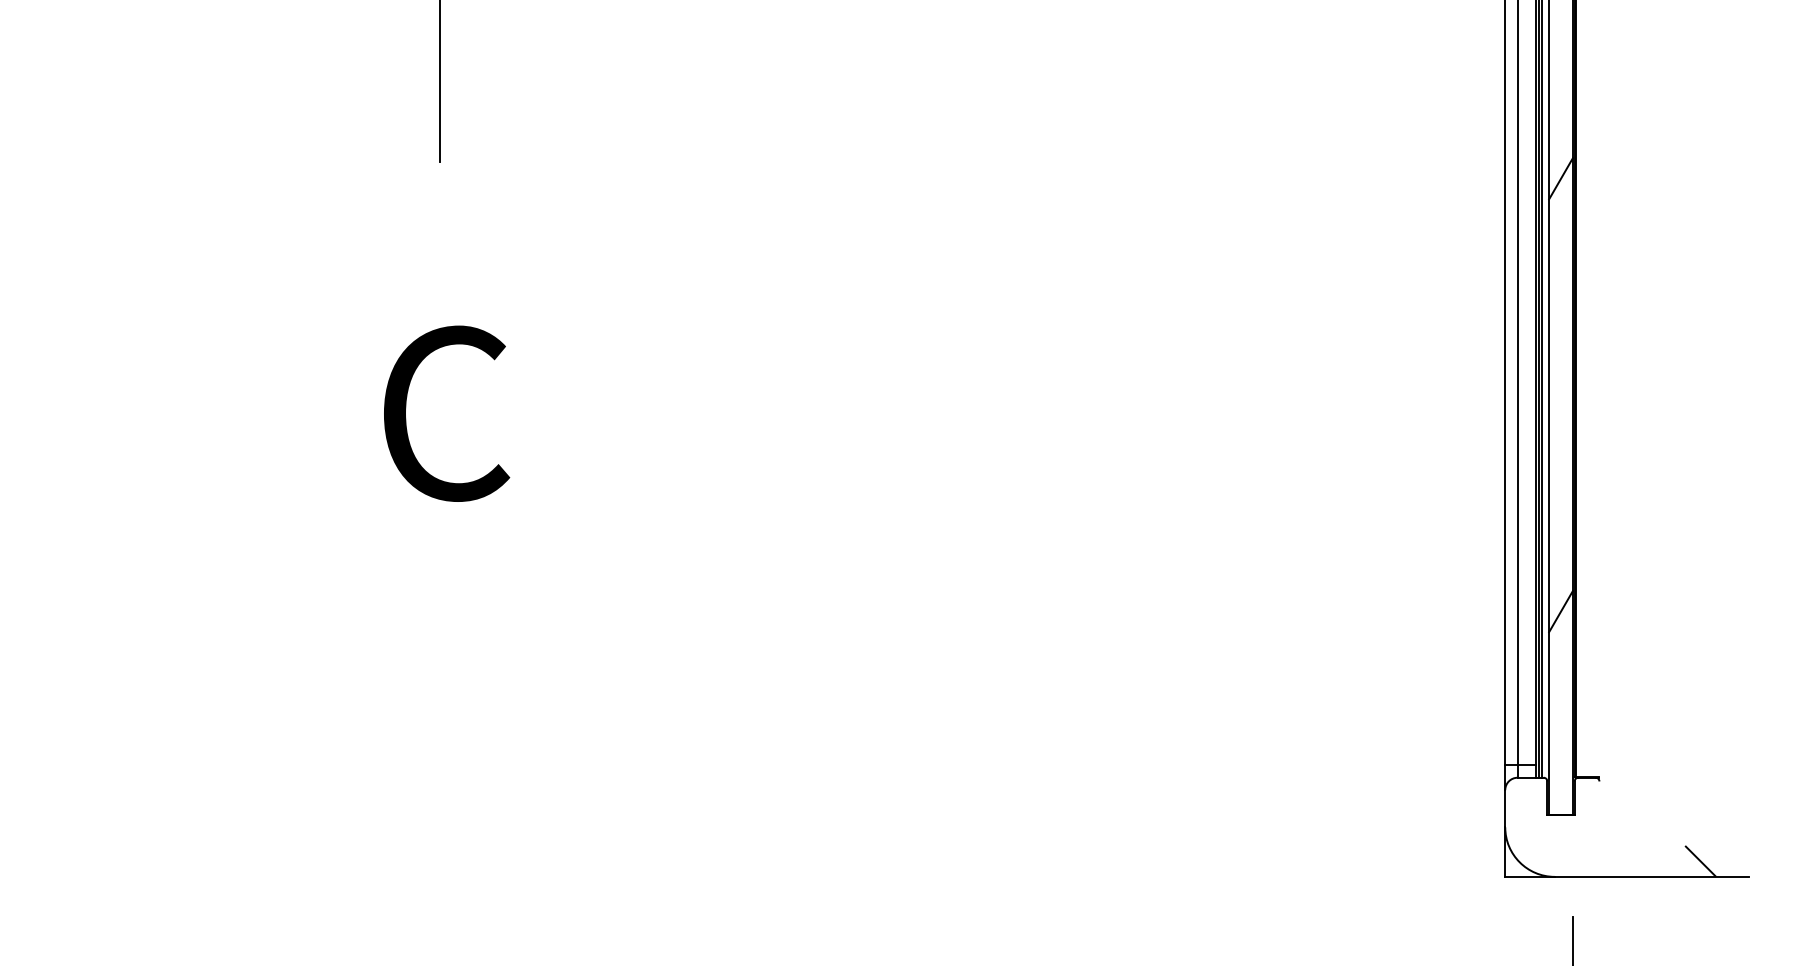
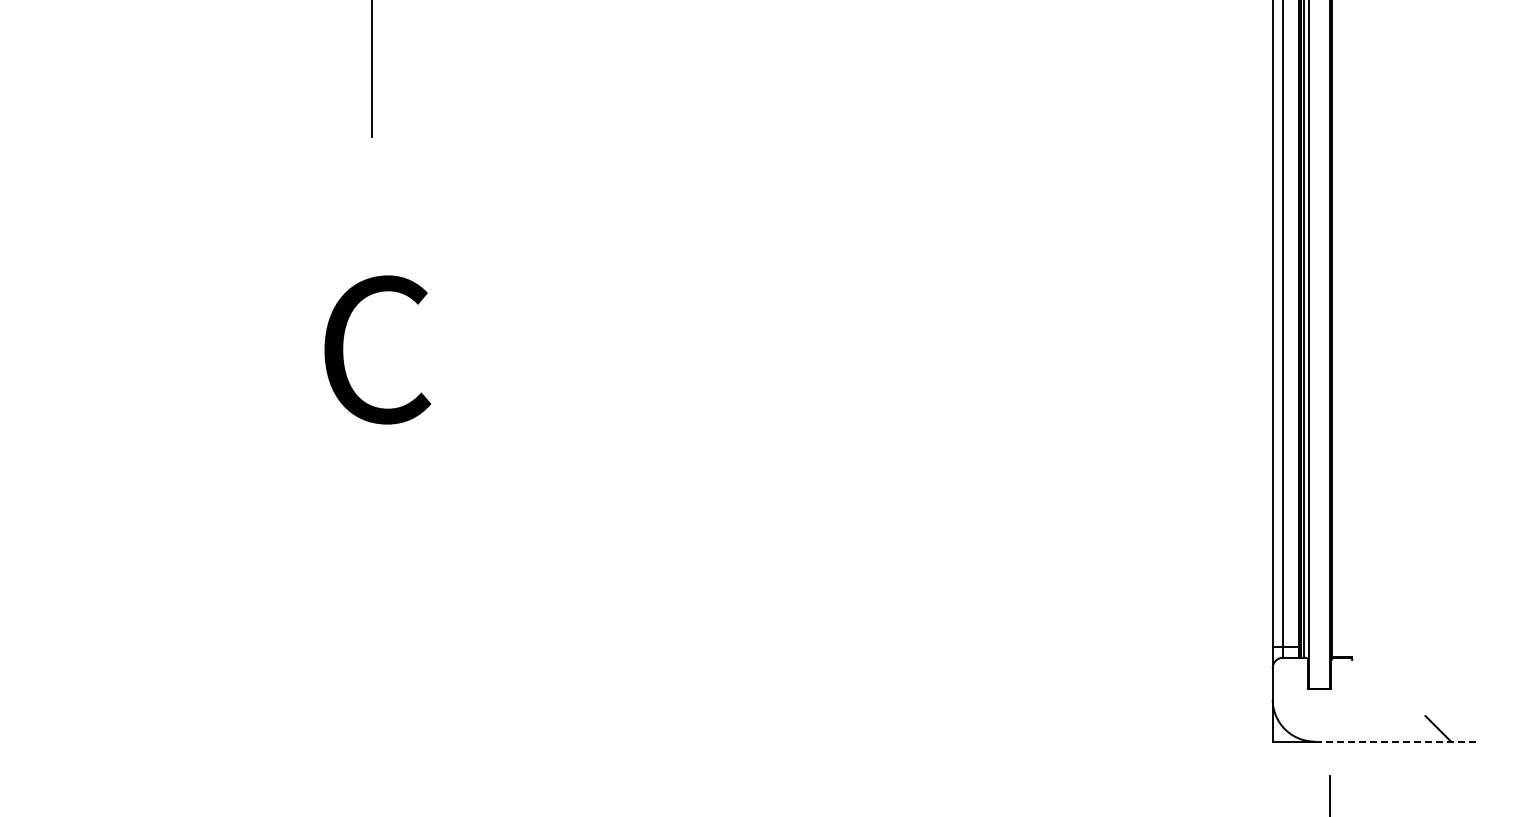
hatch: (1560, 395) -> (1319, 334), removed
line: (1652, 876) -> (1397, 741), solid -> dashed

